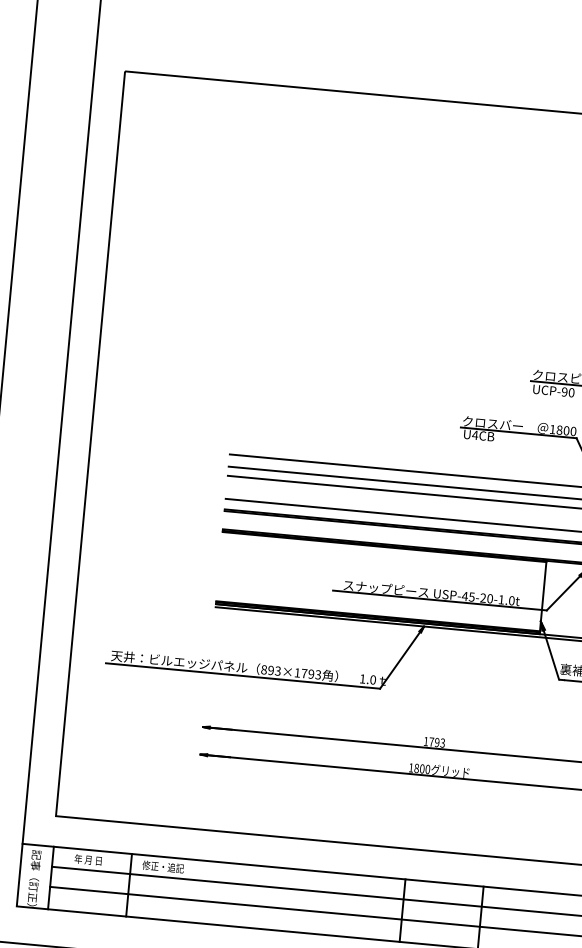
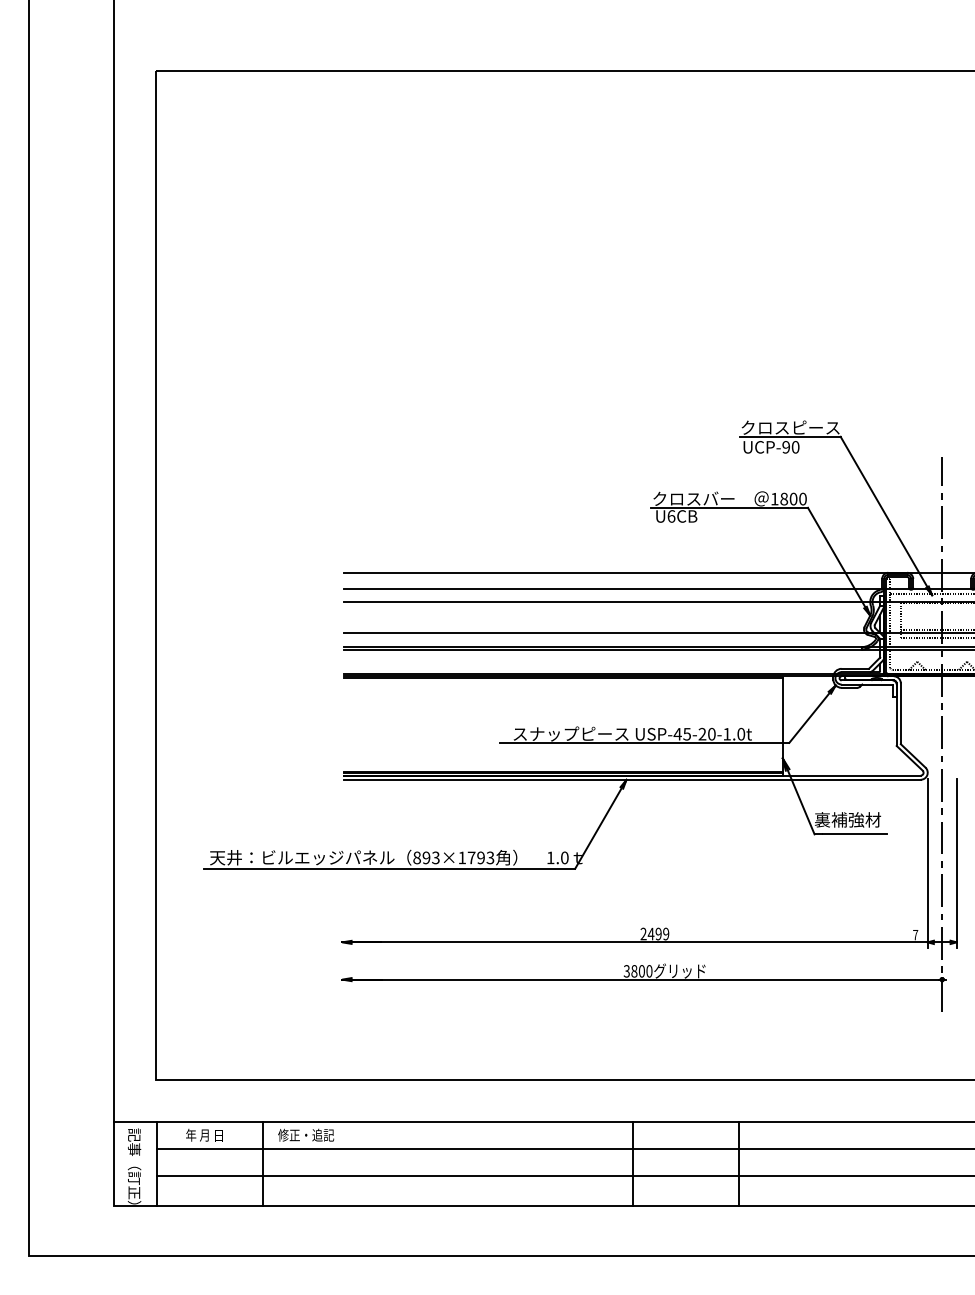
text: (475, 435) -> (671, 516), U4CB -> U6CB
text: (434, 741) -> (654, 933), 1793 -> 2499
text: (410, 768) -> (626, 971), 1800 -> 3800

